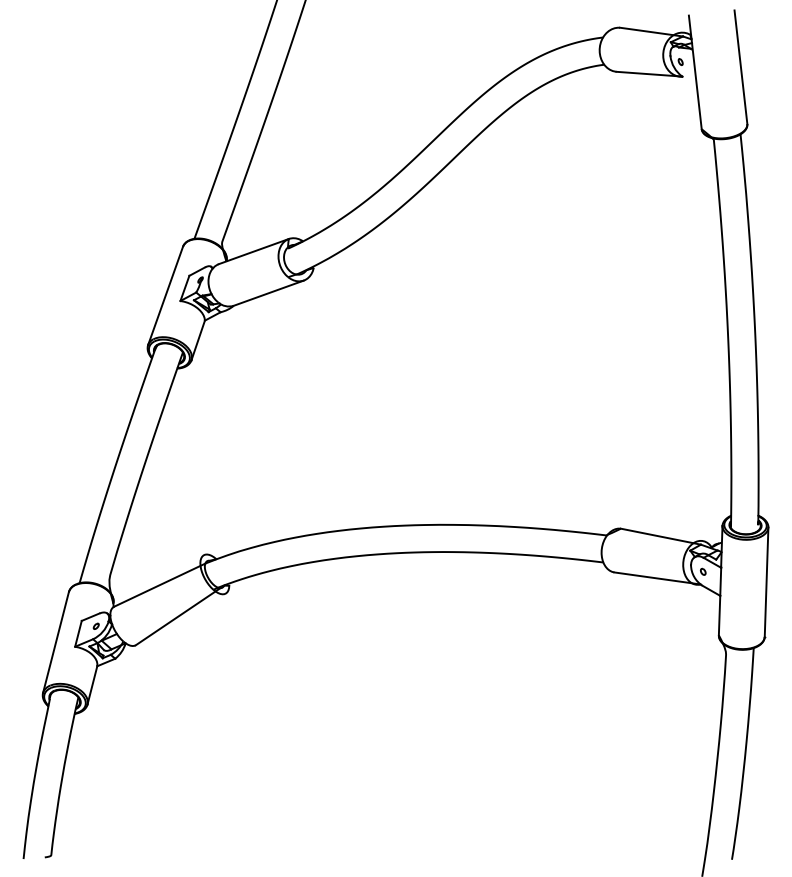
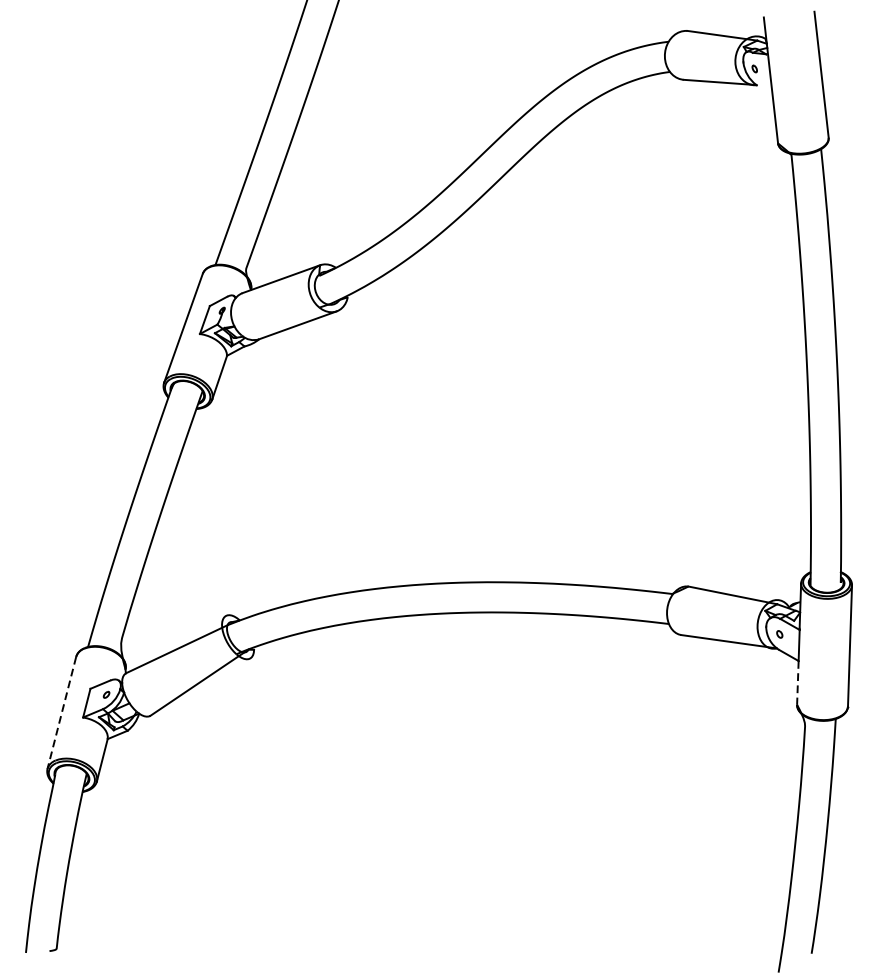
line: (719, 615) -> (797, 682), solid -> dashed
line: (55, 643) -> (61, 713), solid -> dashed

